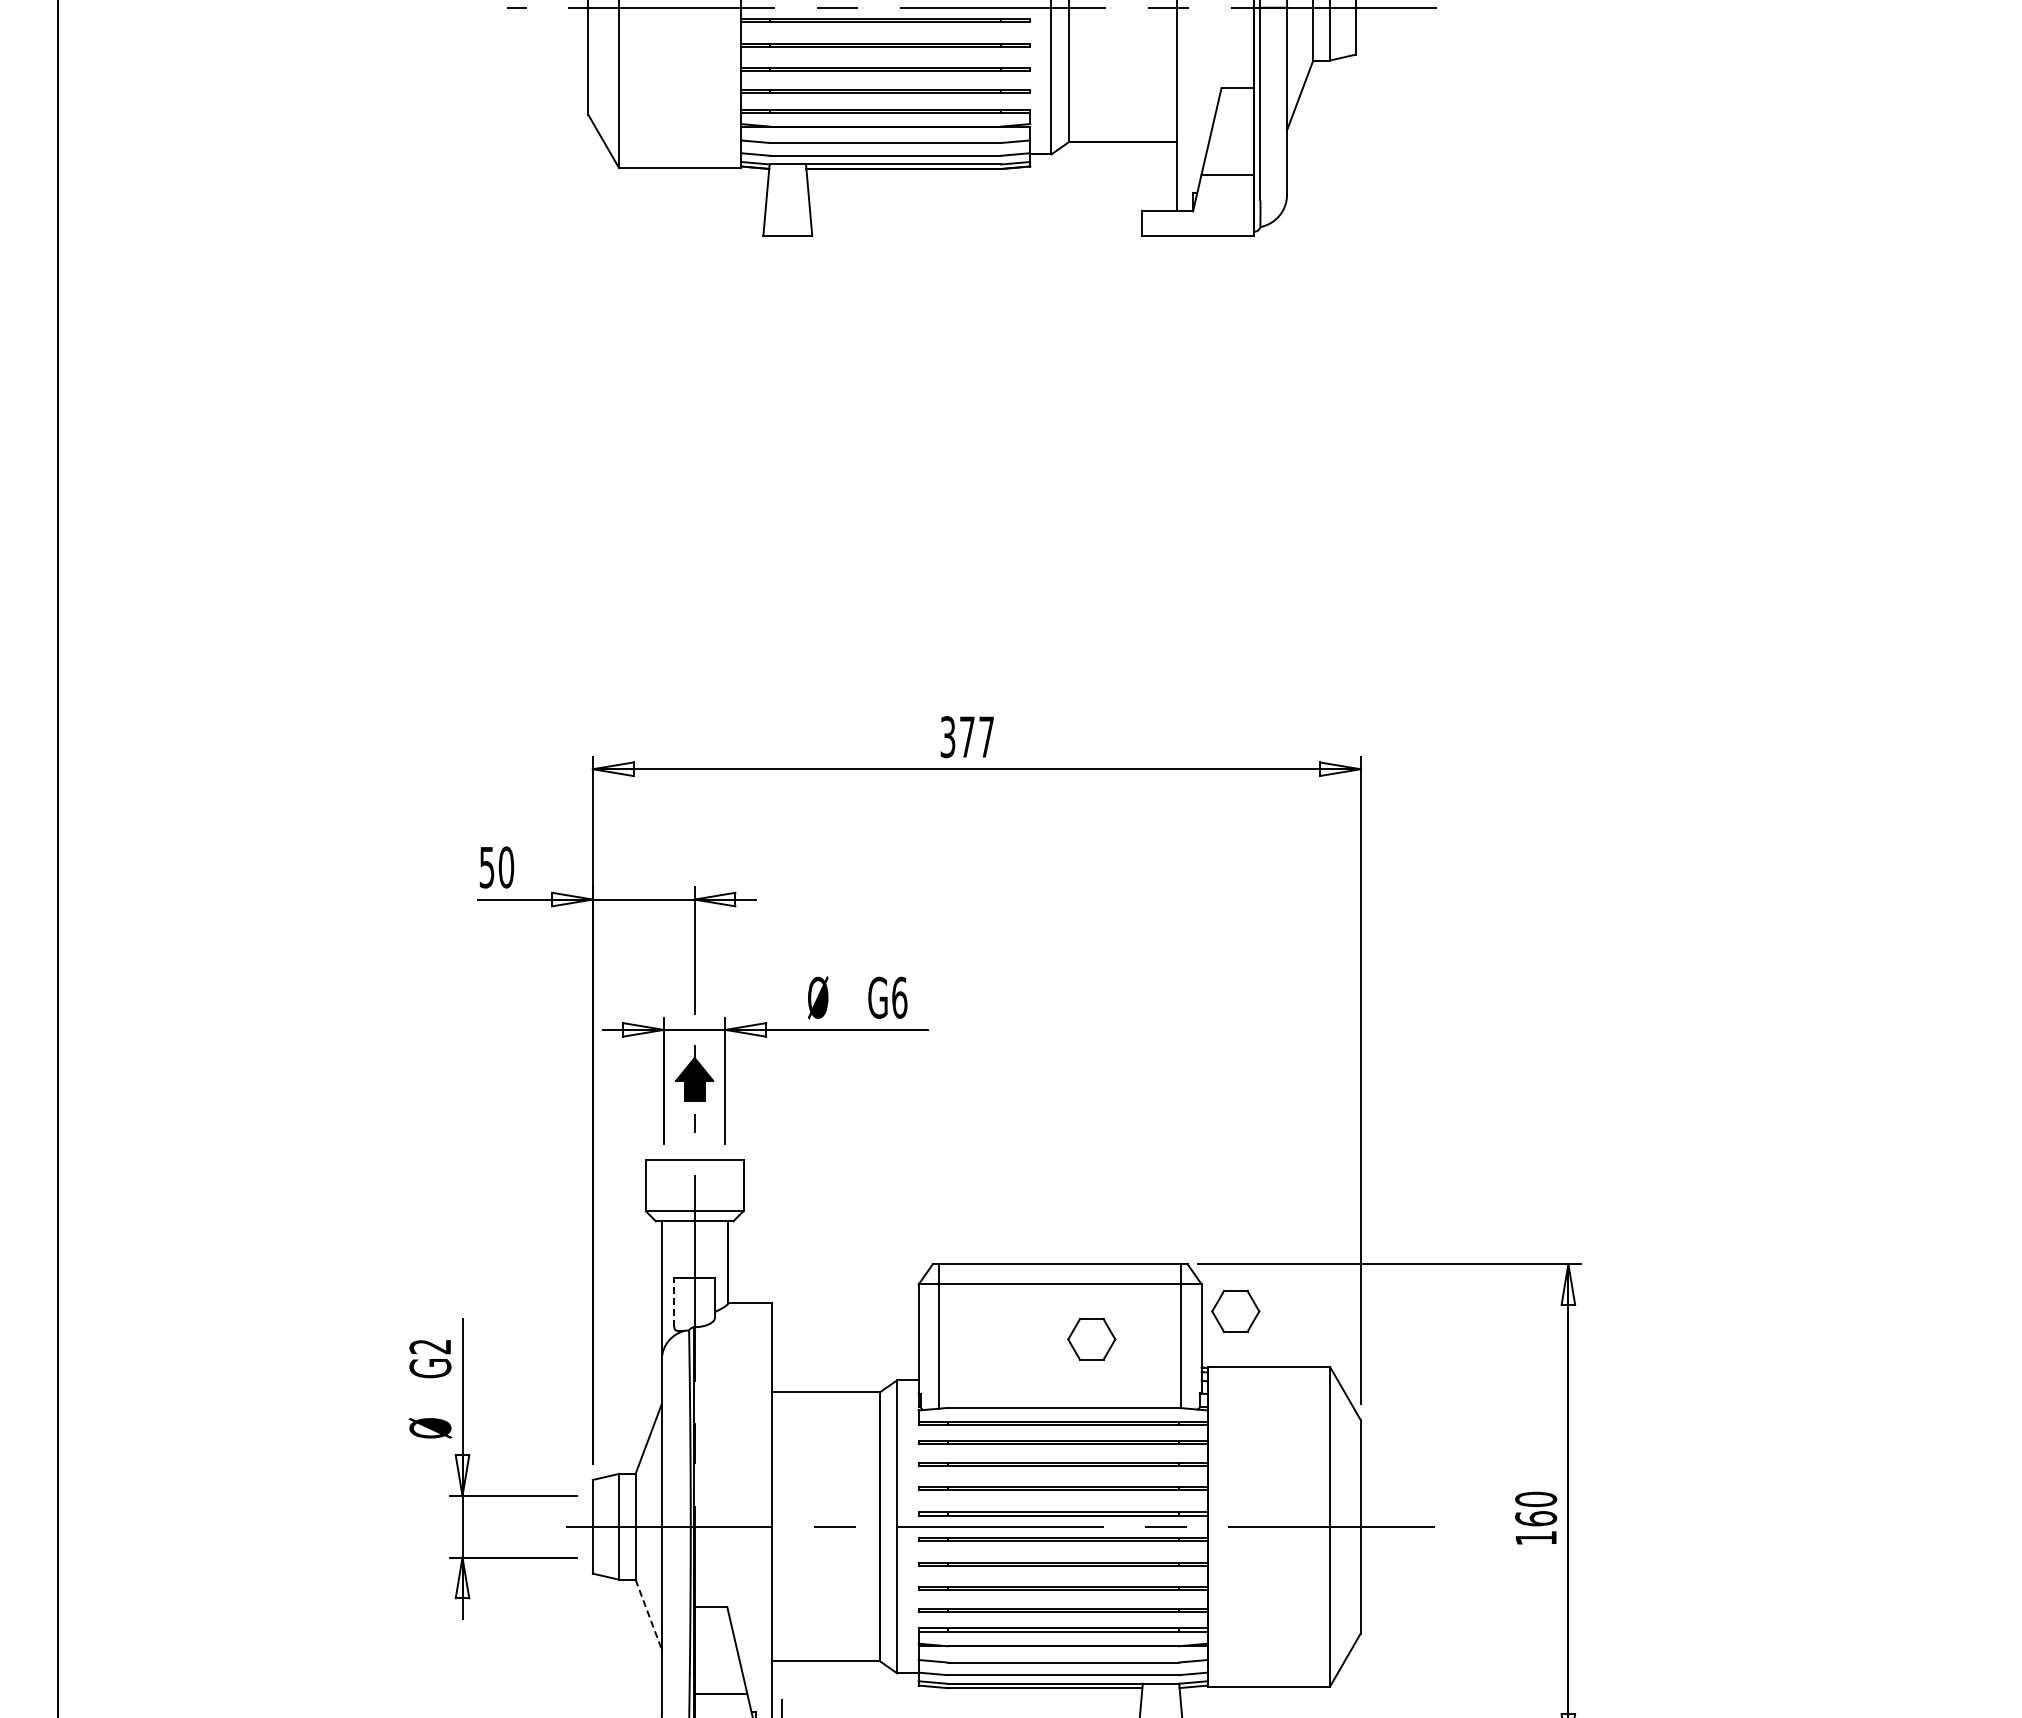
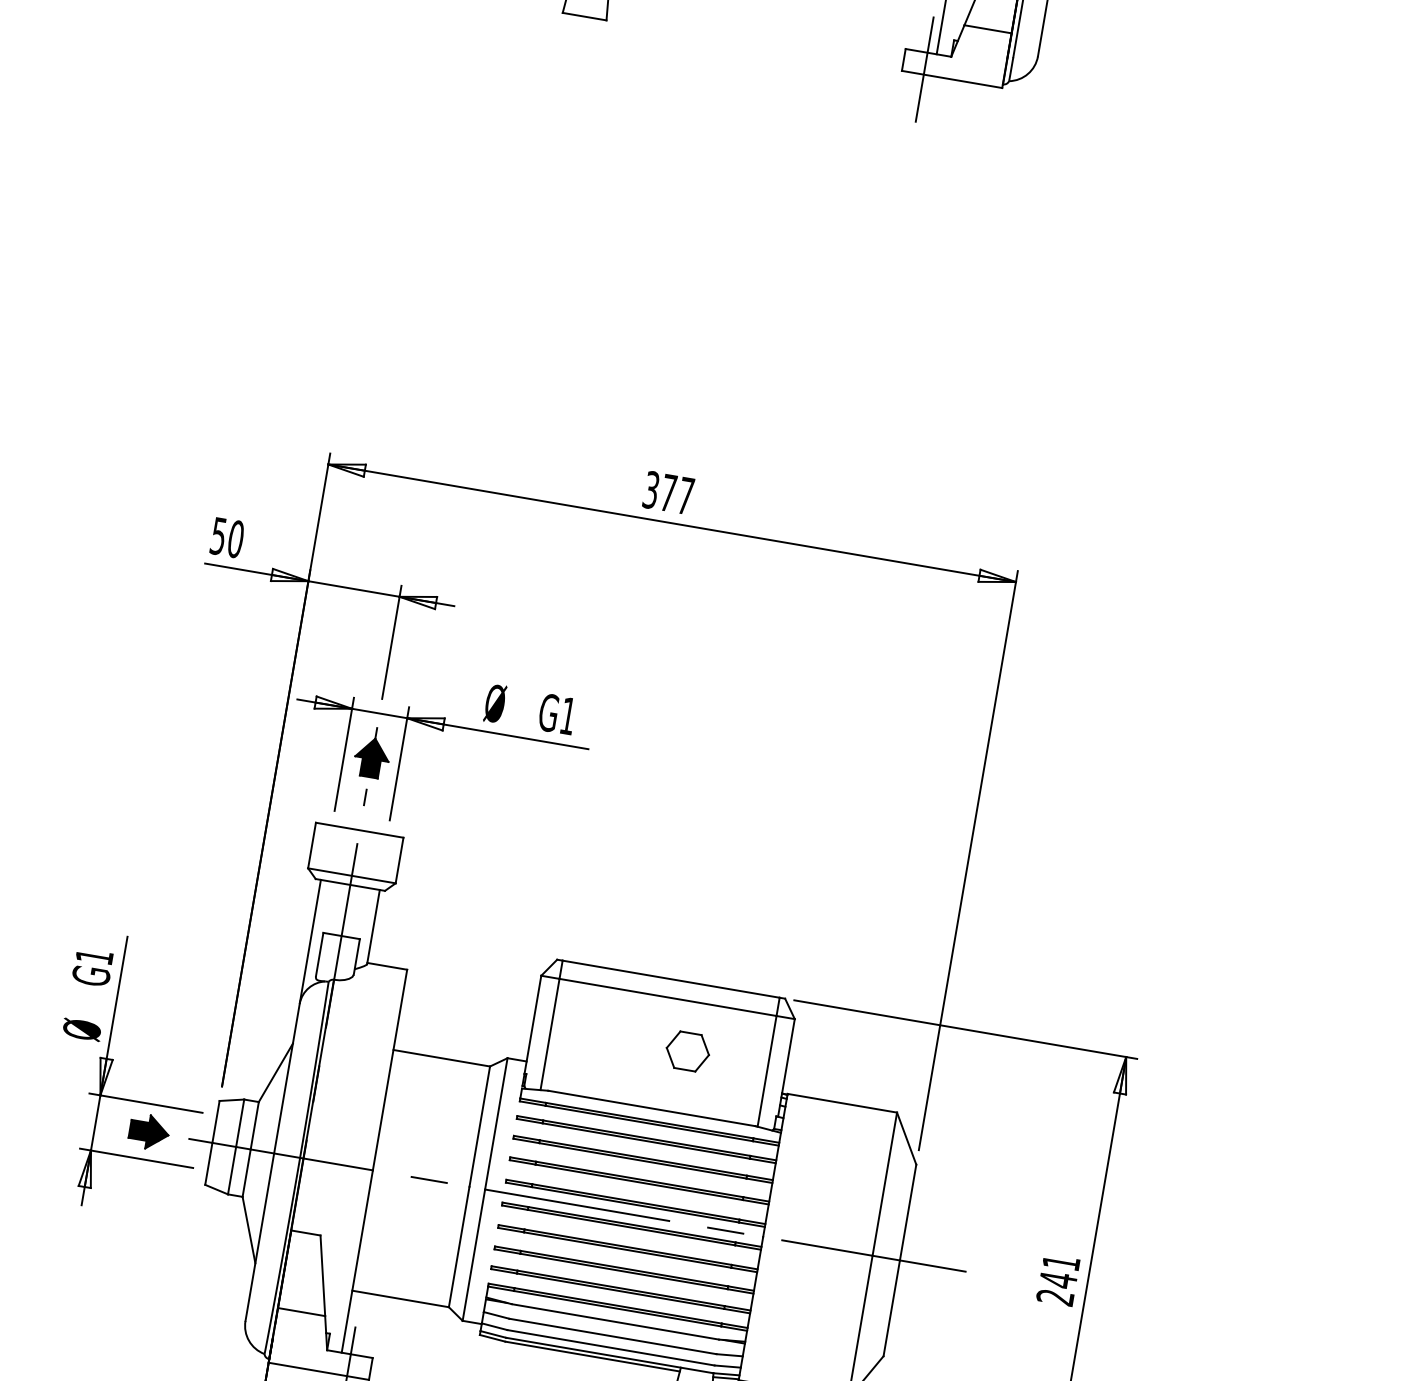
line: (1166, 229) -> (924, 68), added
text: (899, 997) -> (568, 715), G6 -> G1
line: (674, 1302) -> (319, 954), dashed -> solid
part: (1235, 1311) -> (820, 1048), removed
text: (429, 1346) -> (93, 956), G2 -> G1
text: (1536, 1518) -> (1058, 1279), 160 -> 241
part: (522, 1526) -> (149, 1131), added
line: (648, 1615) -> (248, 1230), dashed -> solid

